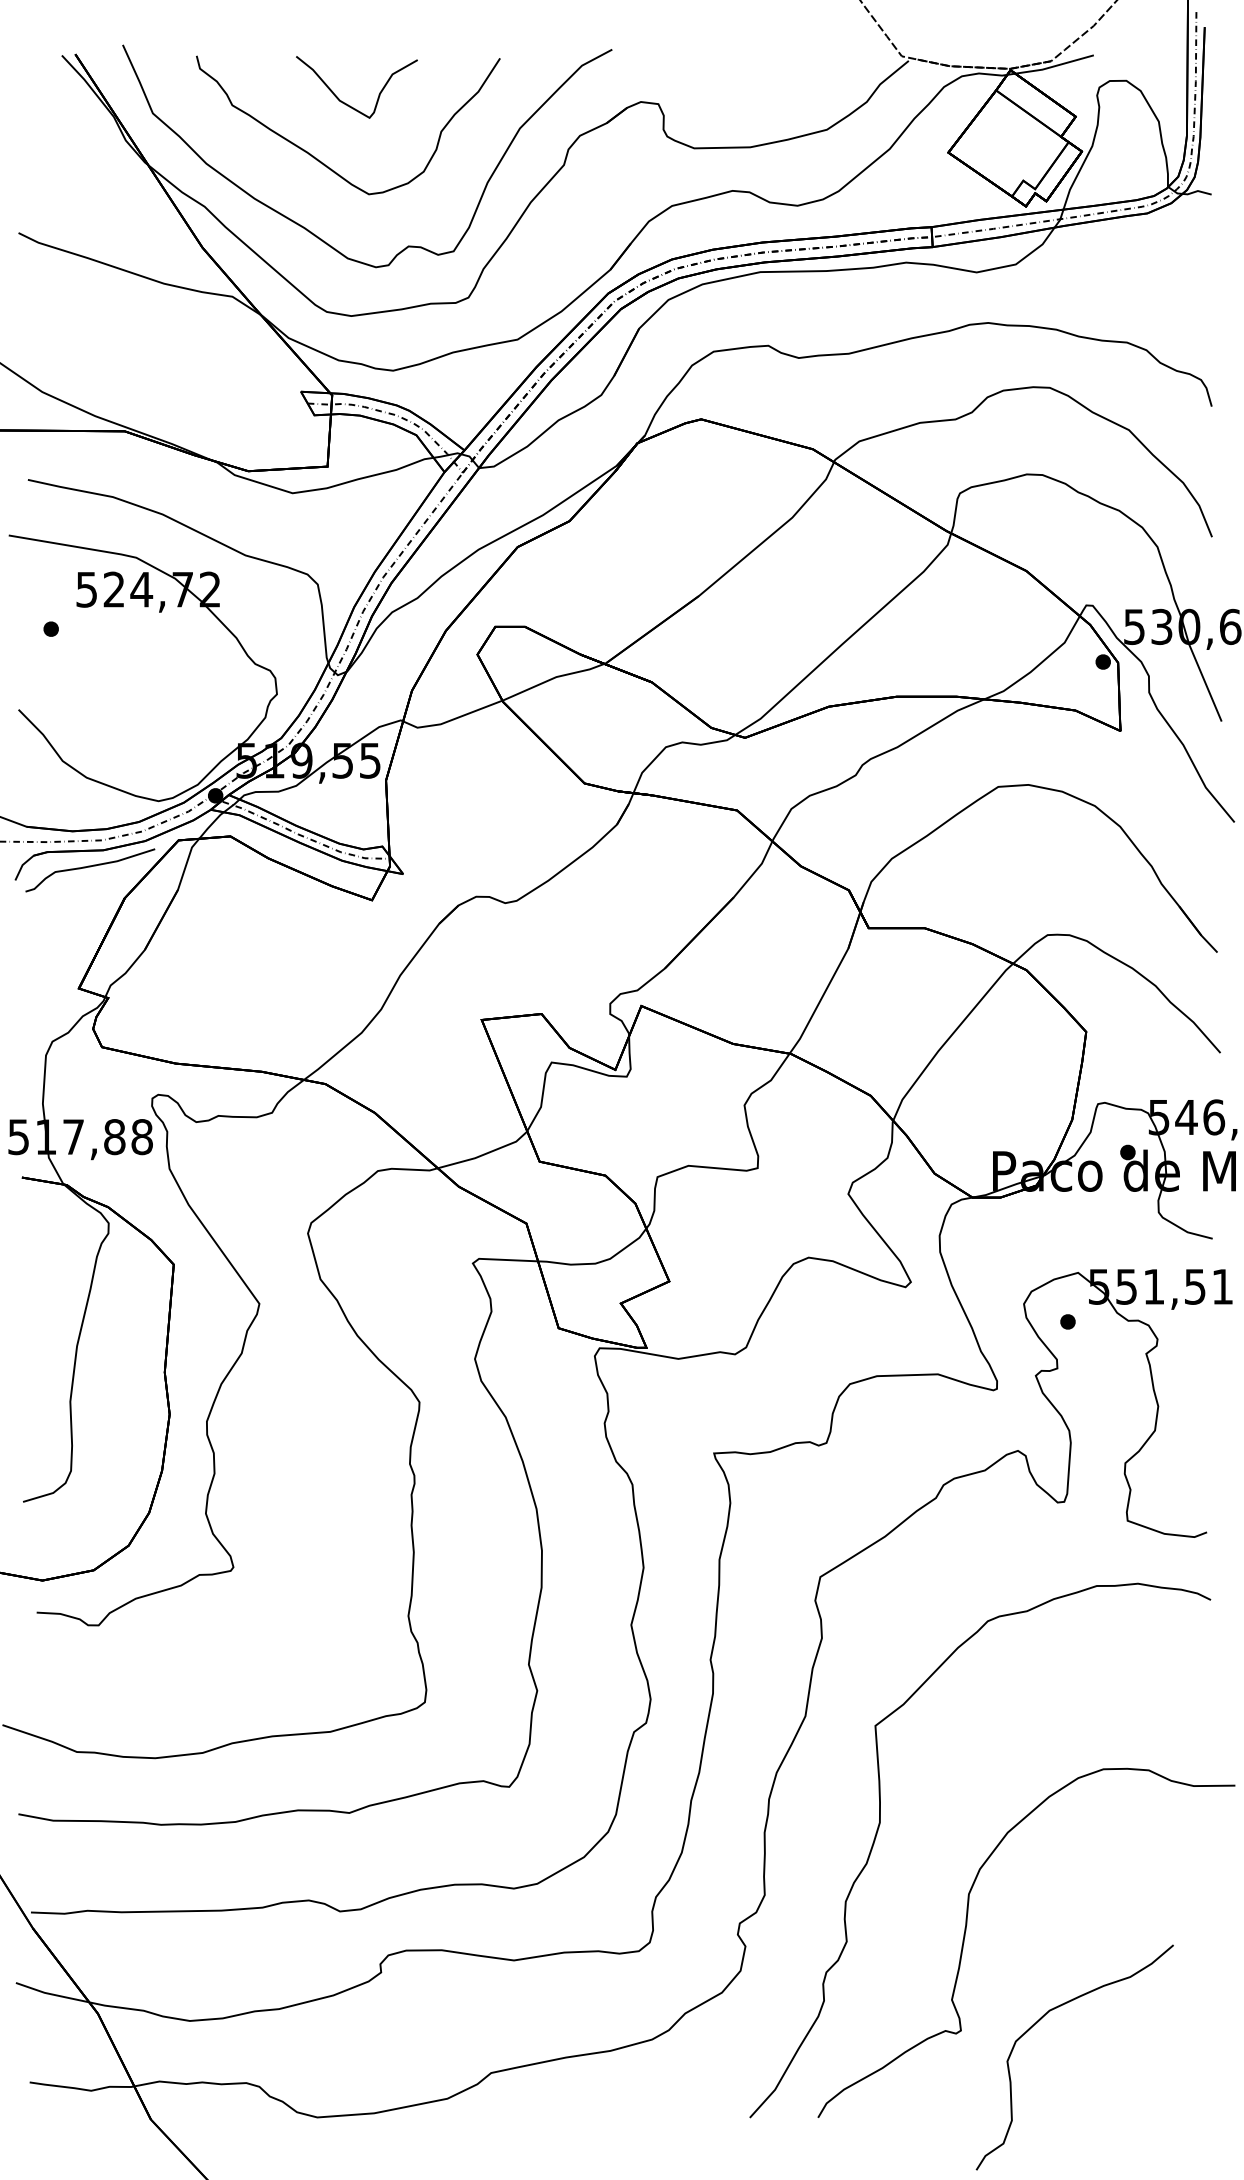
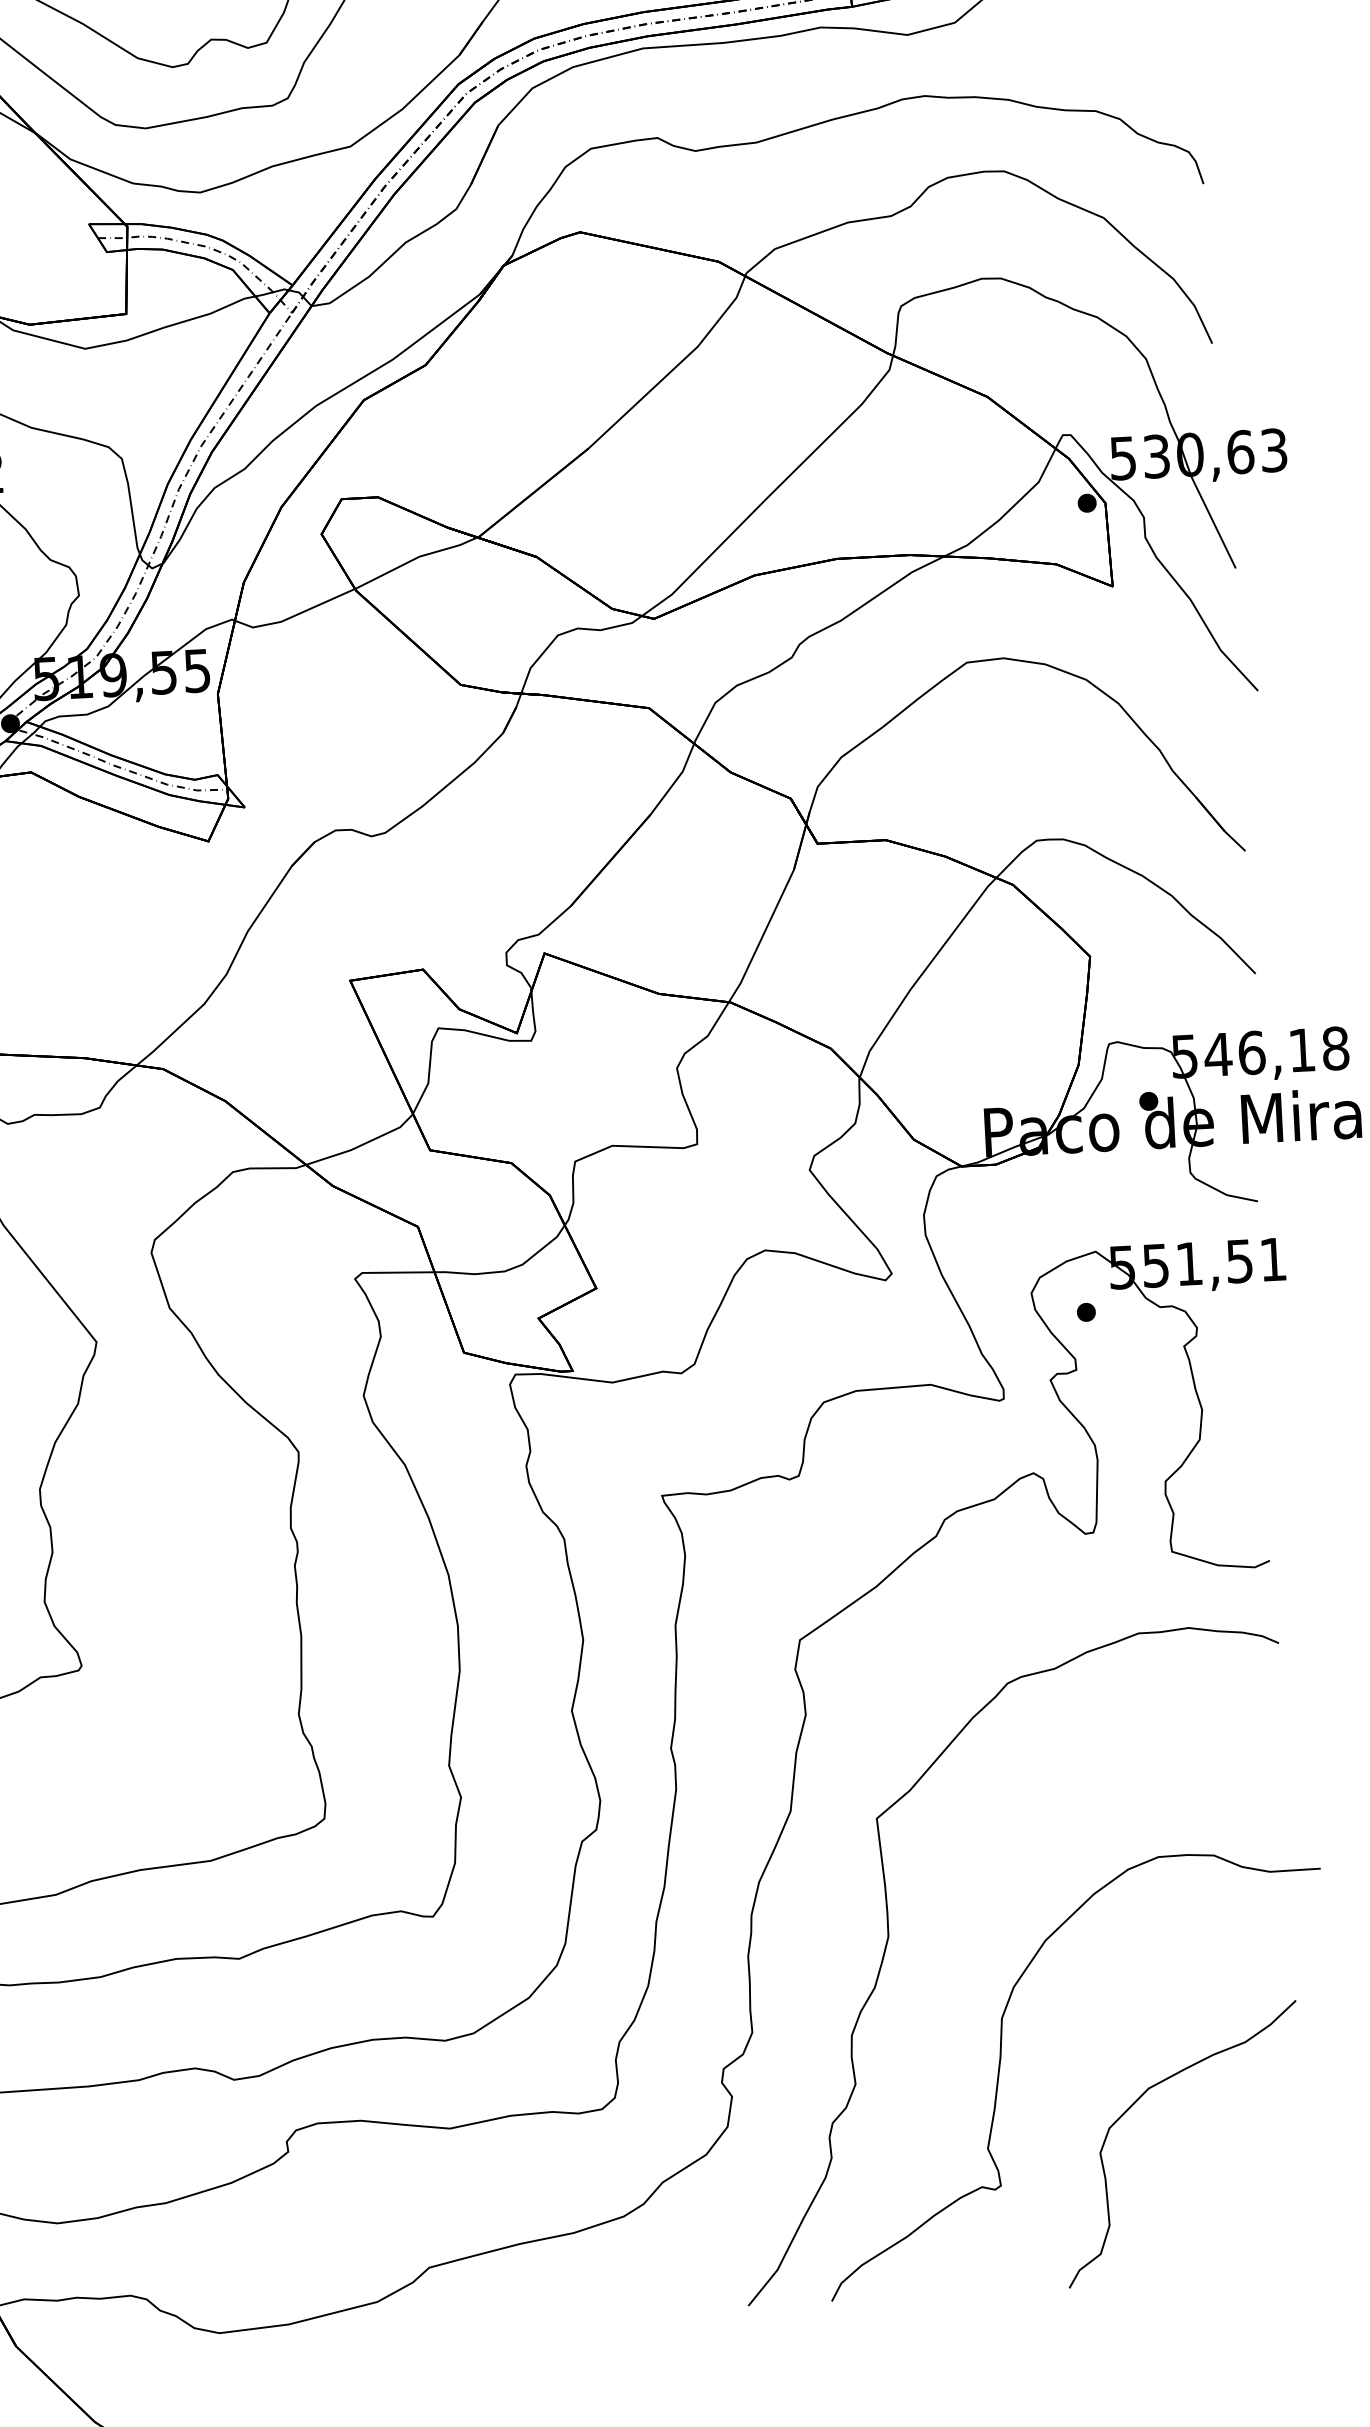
curve: (1039, 2021) -> (1136, 2102), moved

